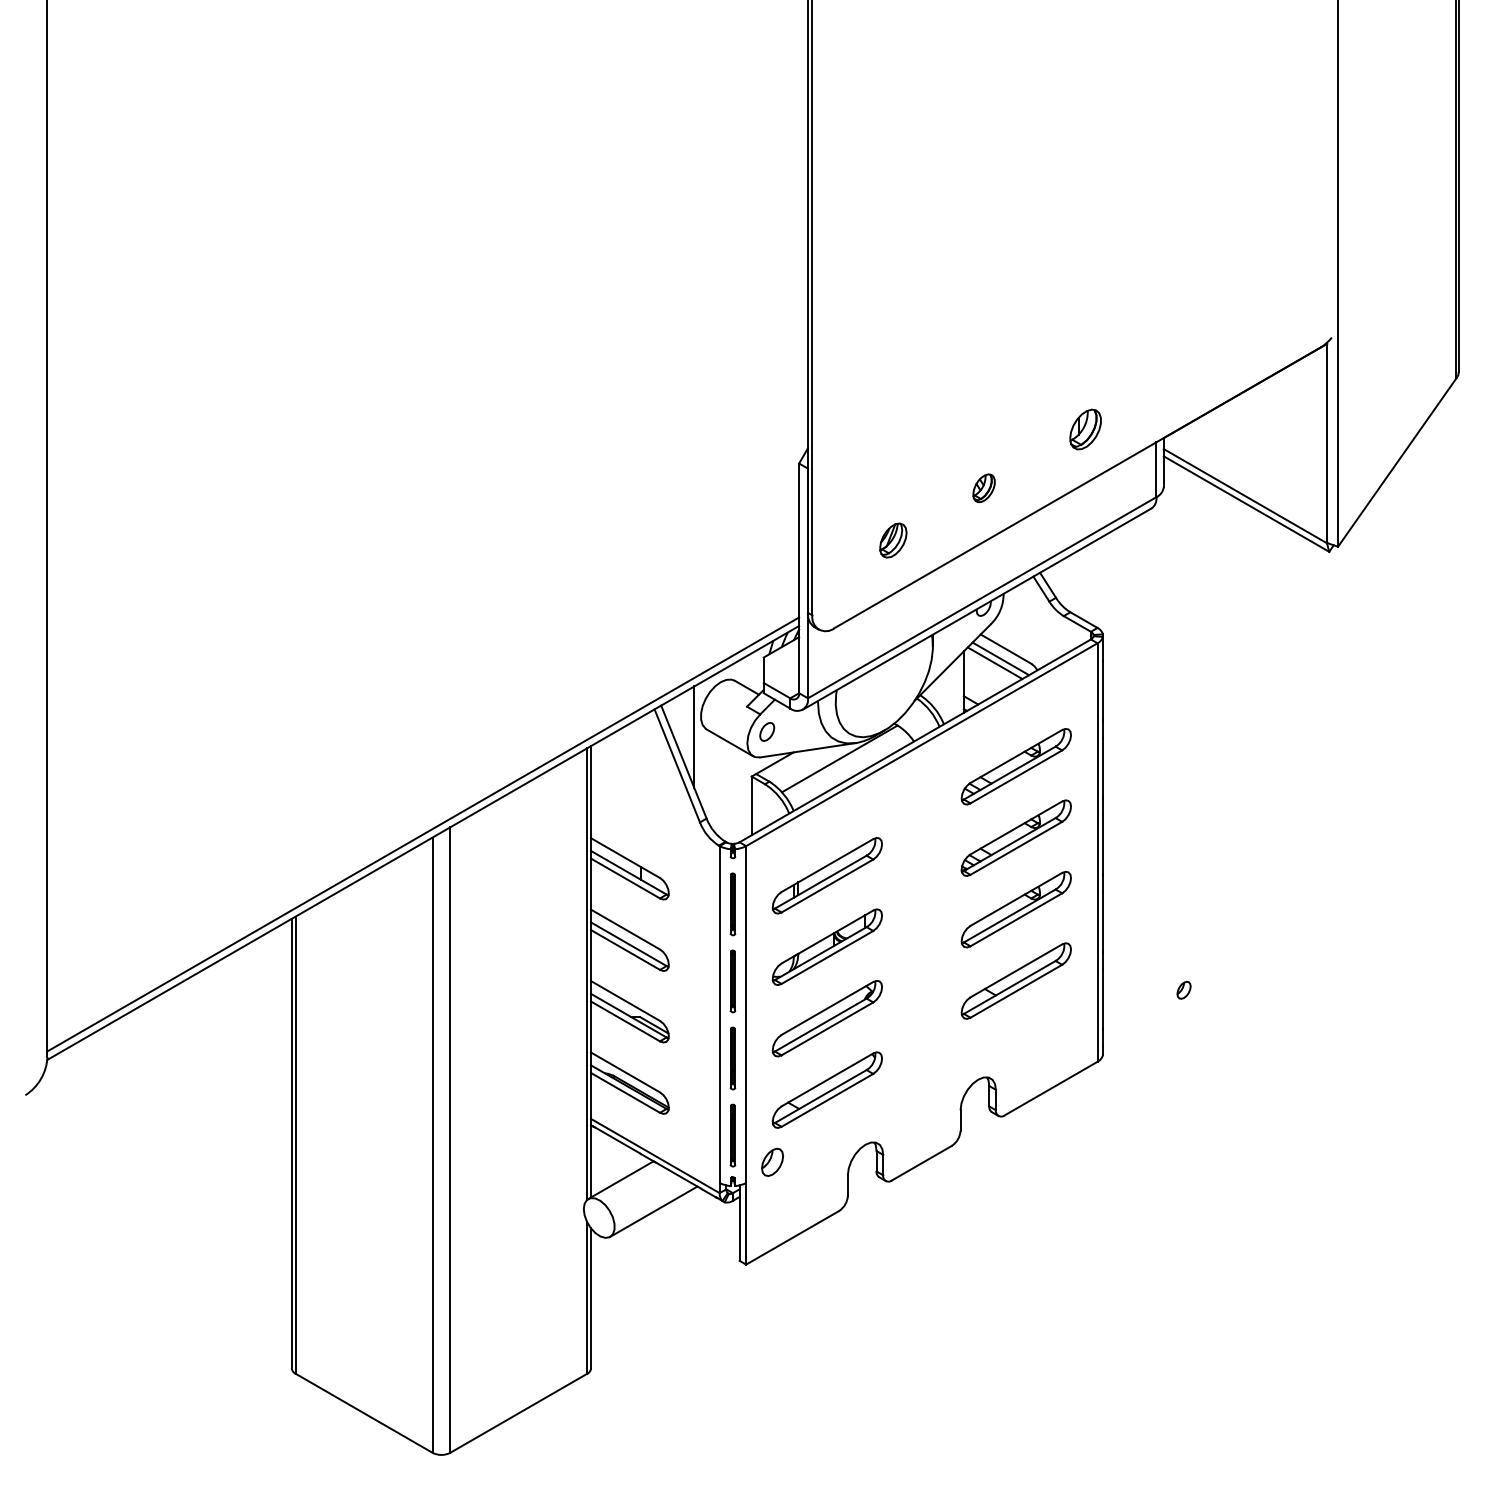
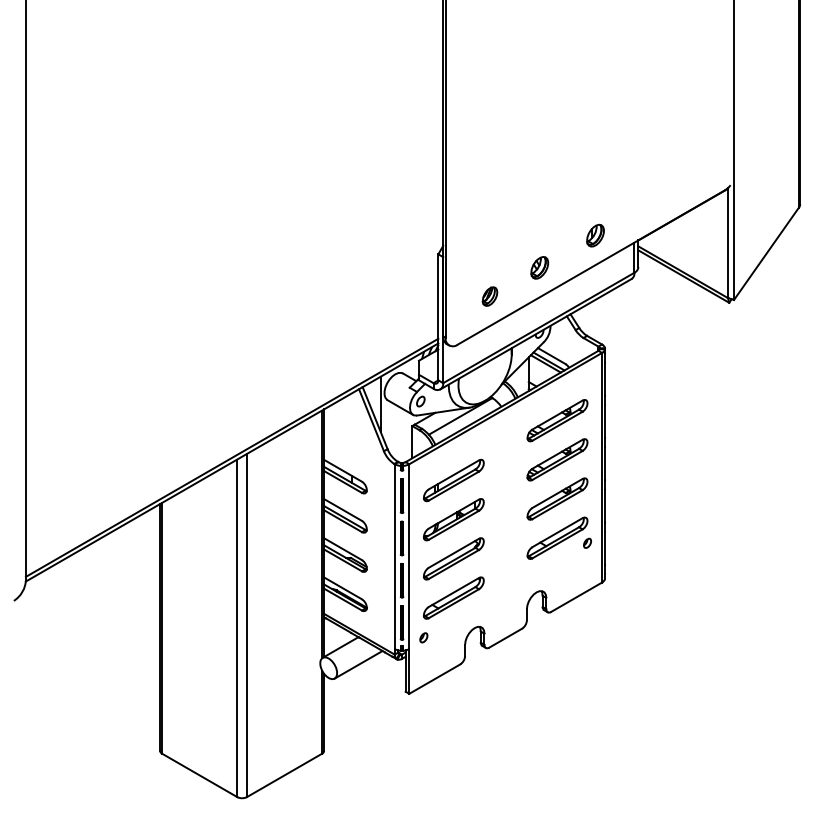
part: (983, 487) -> (539, 267), size x1.43
part: (1183, 988) -> (587, 542), moved
part: (772, 1161) -> (423, 637), size x0.62

